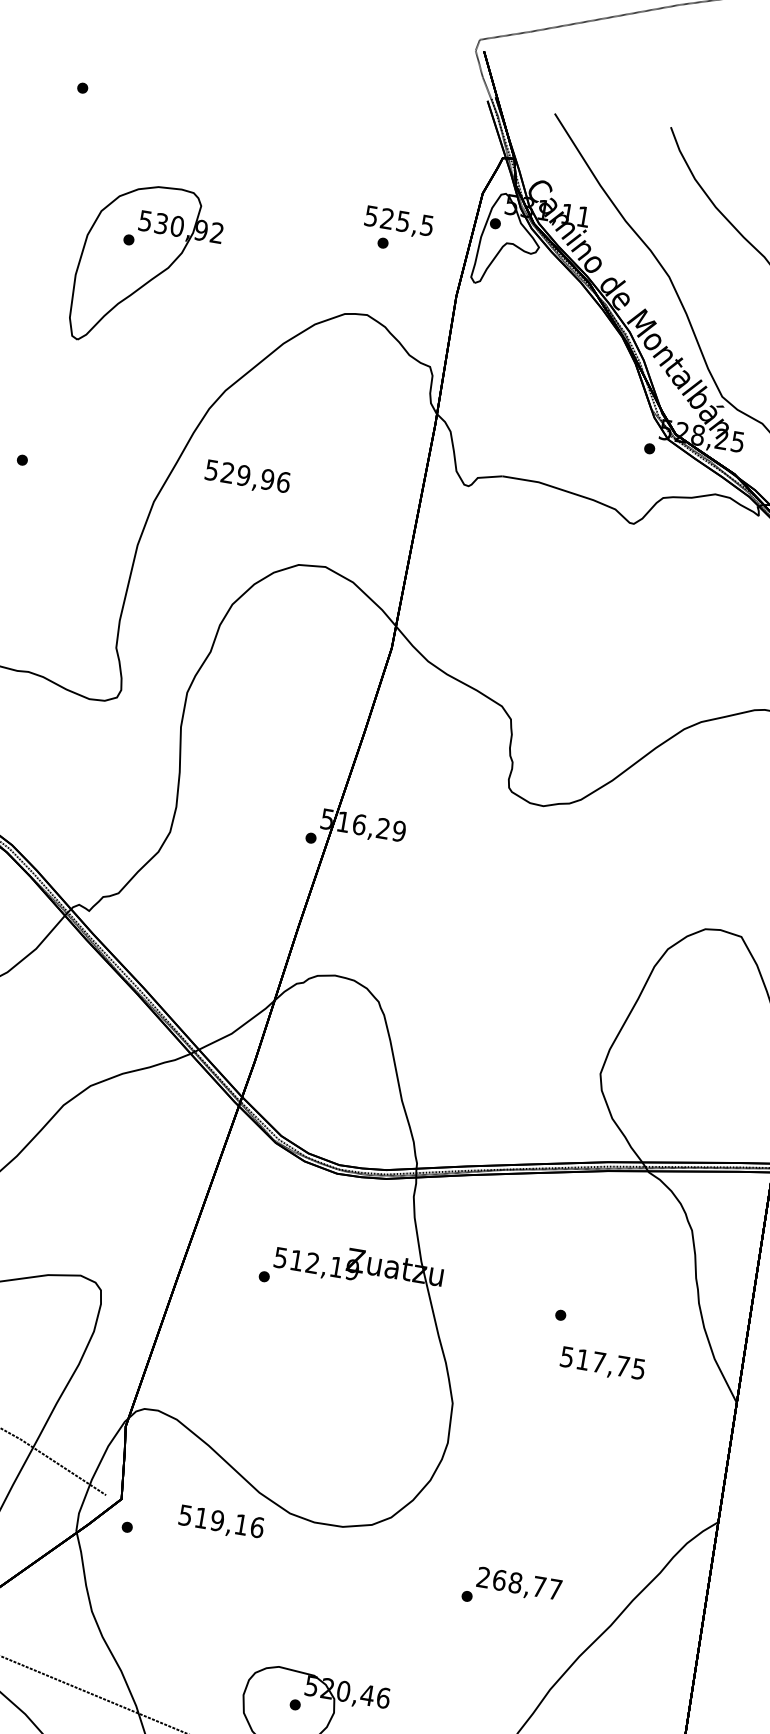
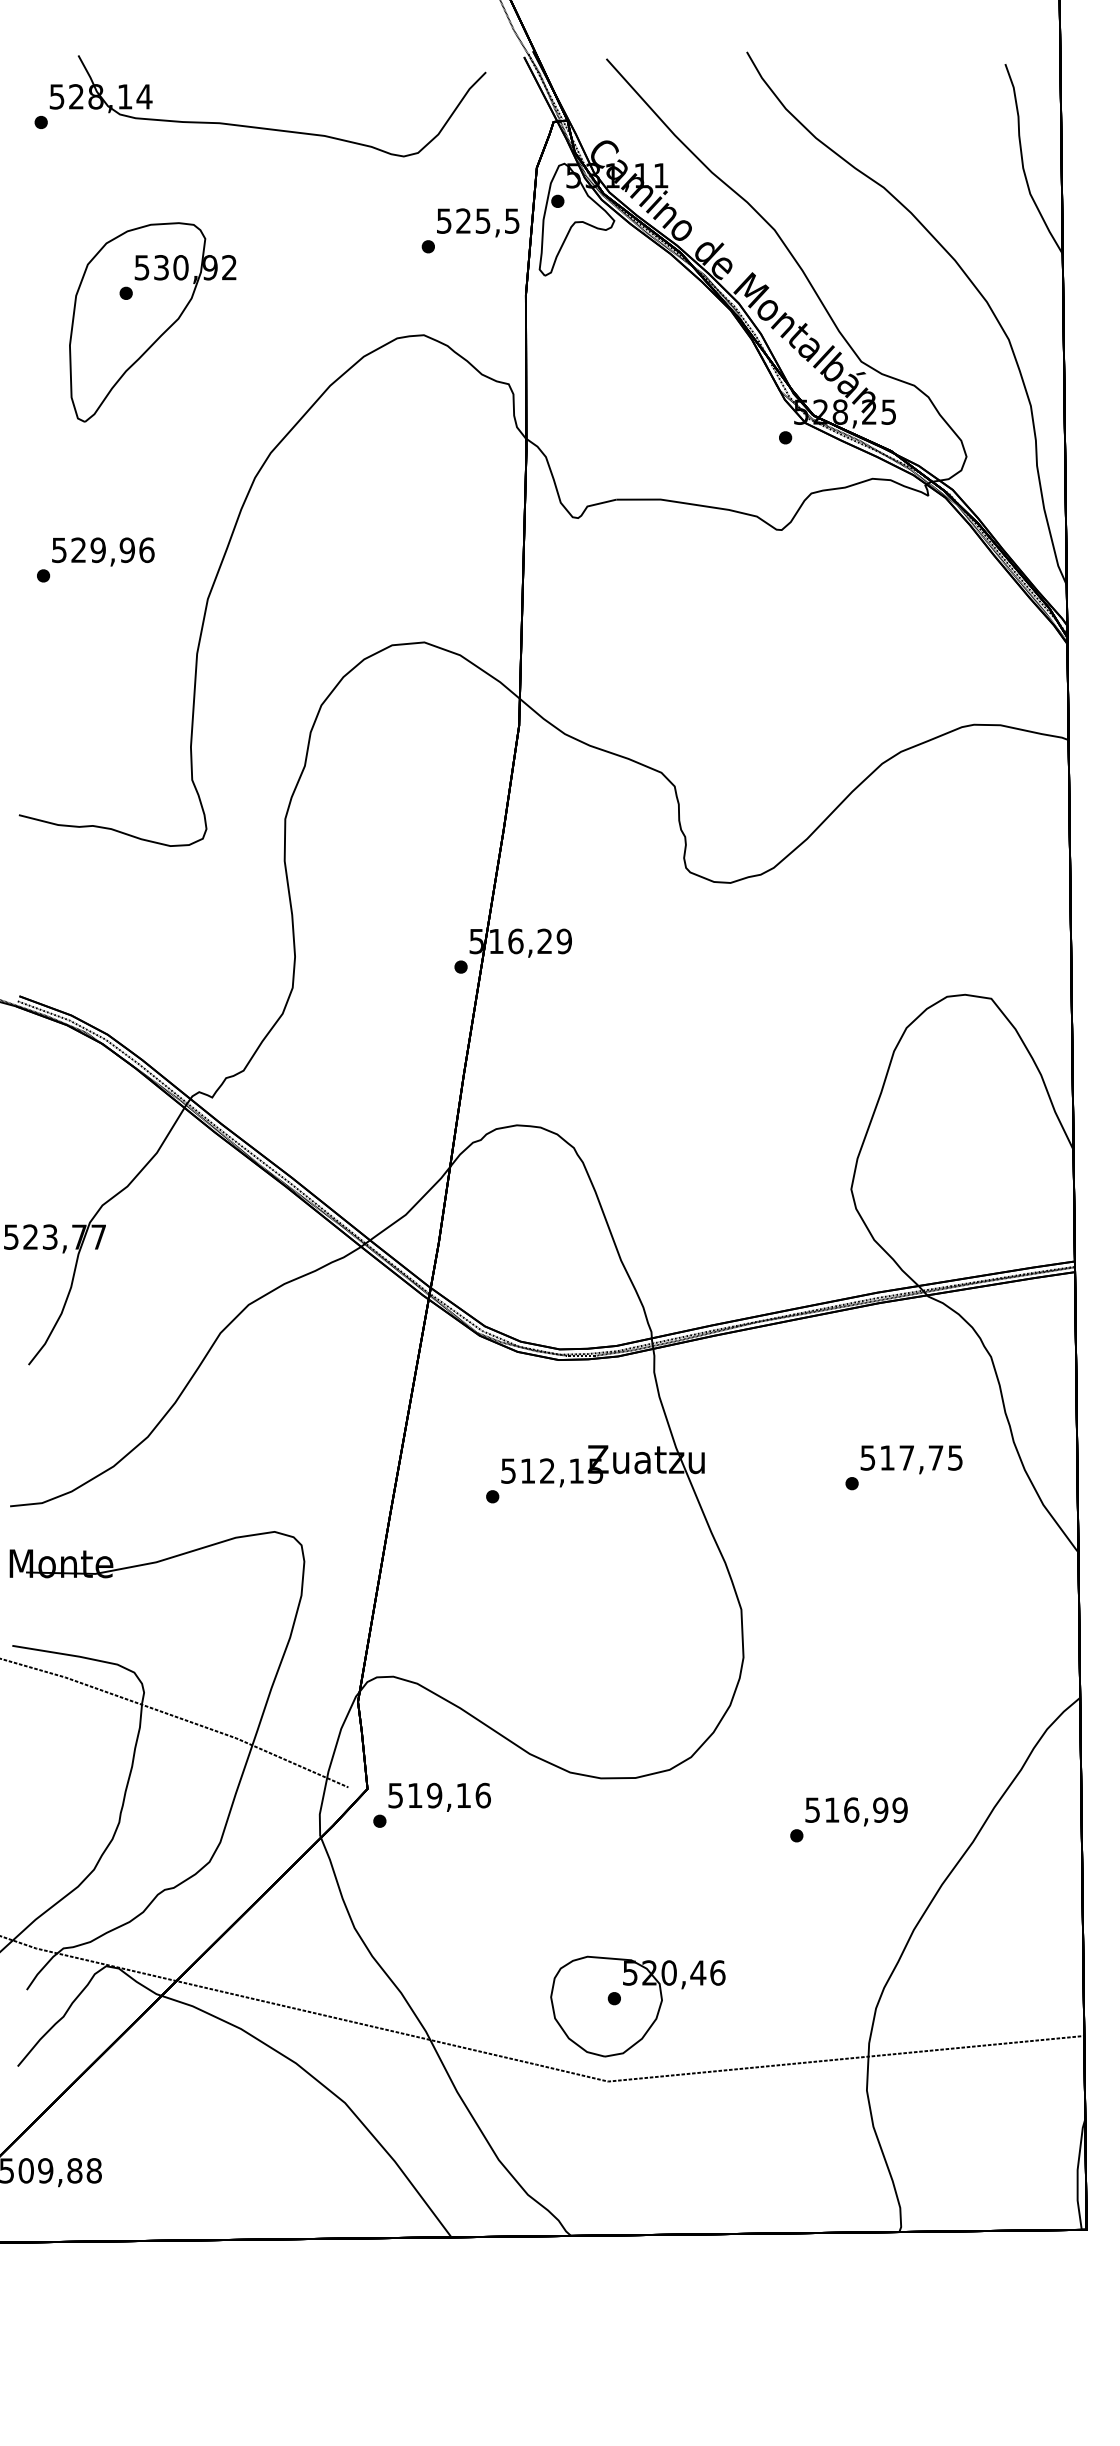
part: (265, 123) -> (265, 127), added
text: (399, 222) -> (478, 222), moved
text: (247, 477) -> (103, 551), moved
text: (352, 1269) -> (595, 1470), 512,19 -> 512,15
text: (602, 1364) -> (911, 1459), moved
text: (221, 1522) -> (439, 1796), moved
text: (519, 1583) -> (856, 1809), 268,77 -> 516,99

